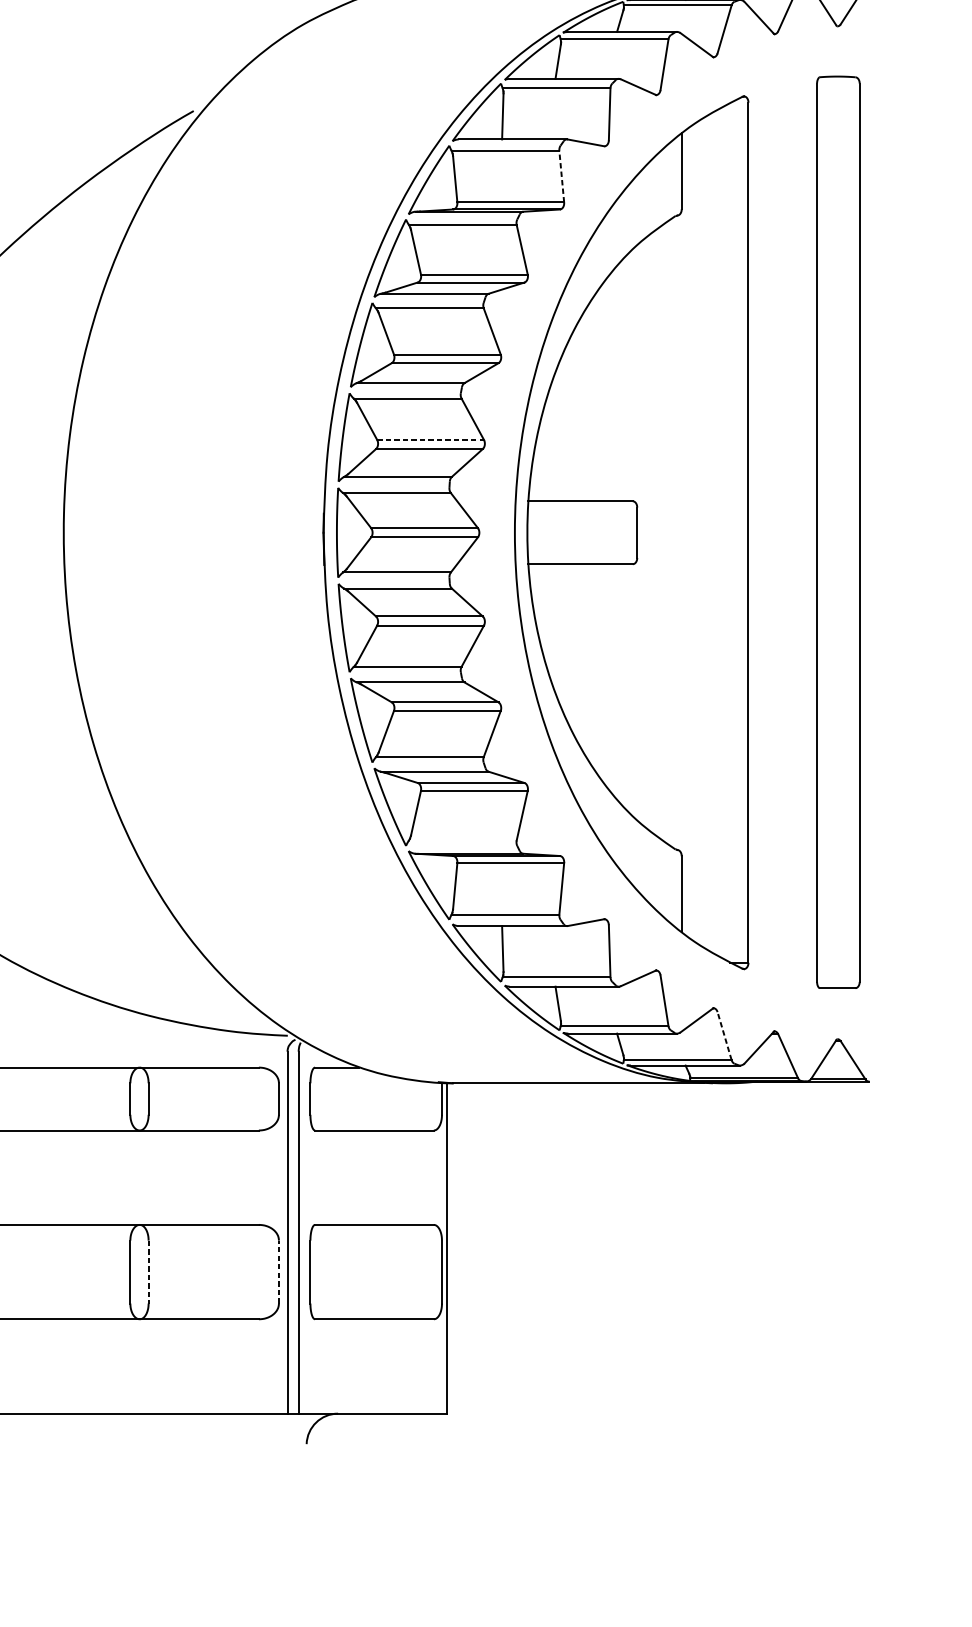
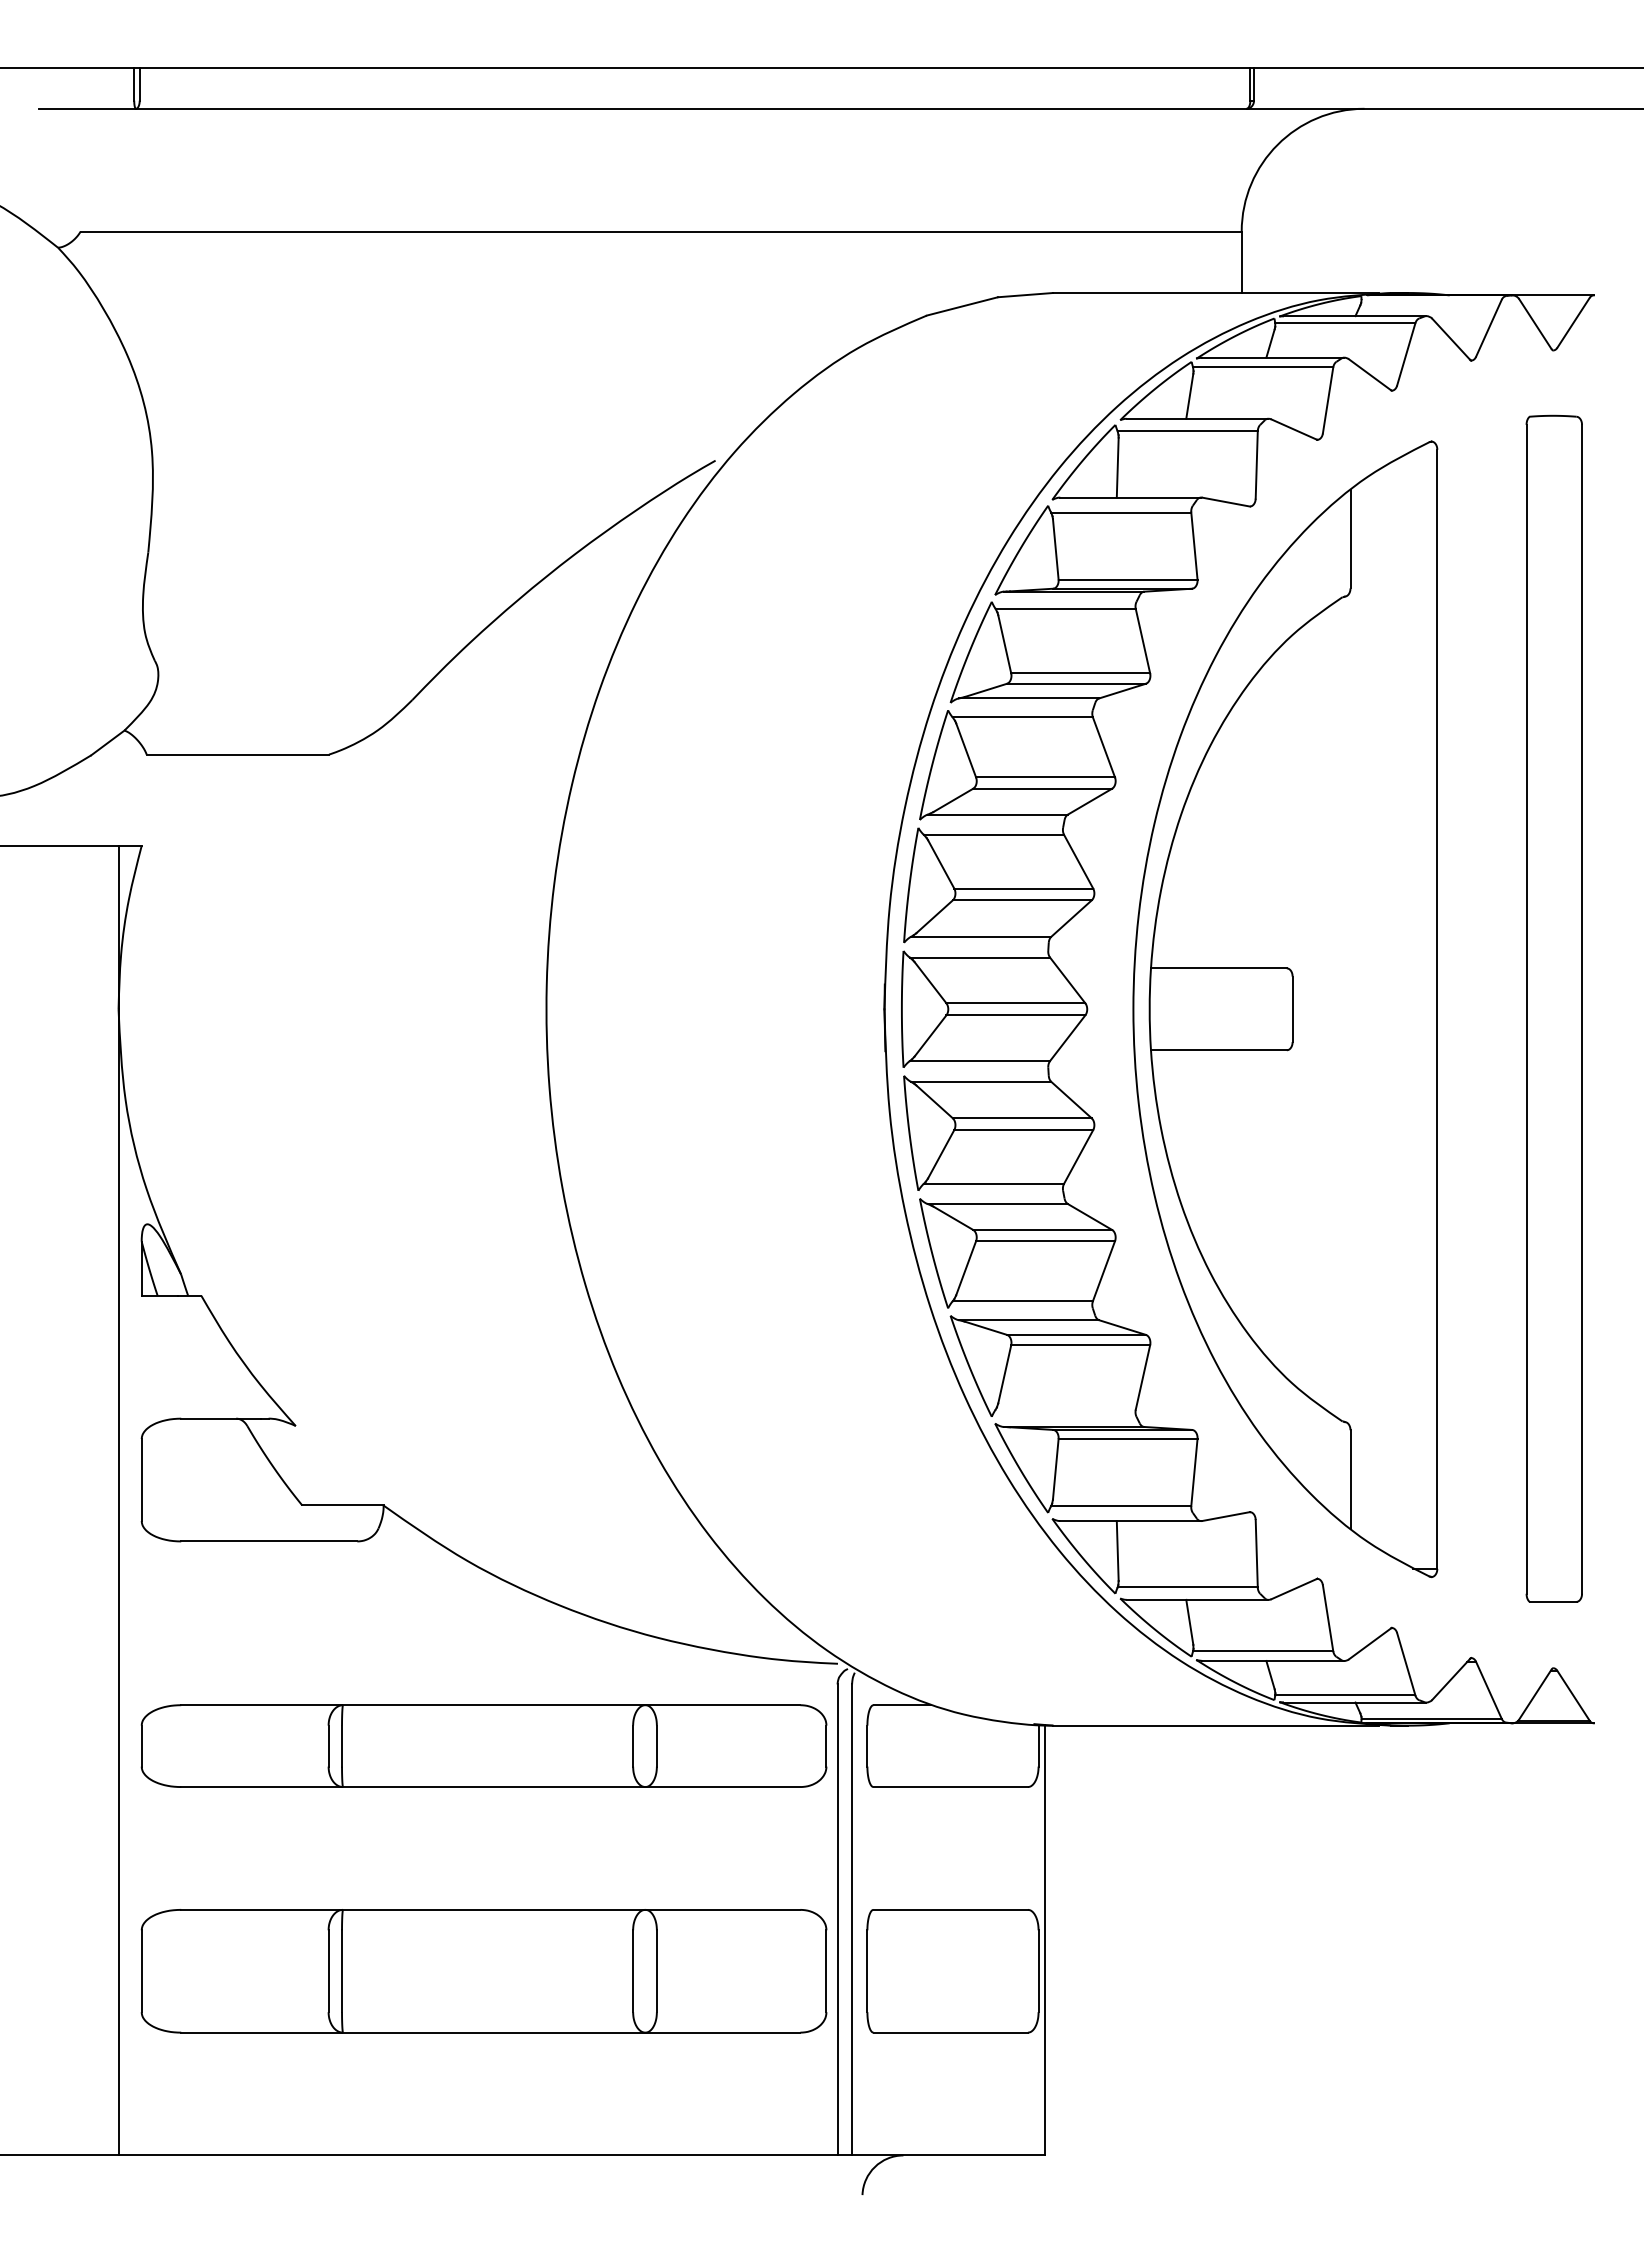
line: (561, 177) -> (1194, 546), dashed -> solid
line: (431, 439) -> (1024, 888), dashed -> solid
line: (724, 1036) -> (1406, 1664), dashed -> solid
line: (148, 1272) -> (656, 1971), dashed -> solid
line: (278, 1272) -> (826, 1971), dashed -> solid

